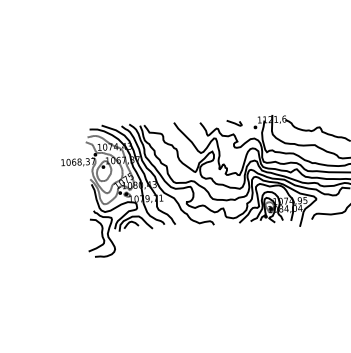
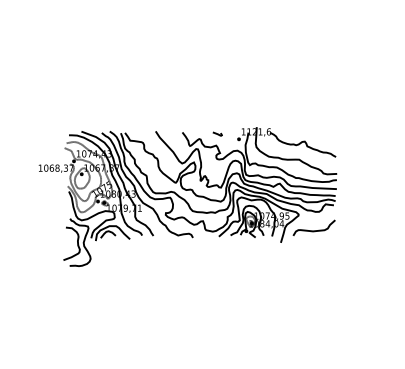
part: (234, 122) -> (217, 133), size x0.6

